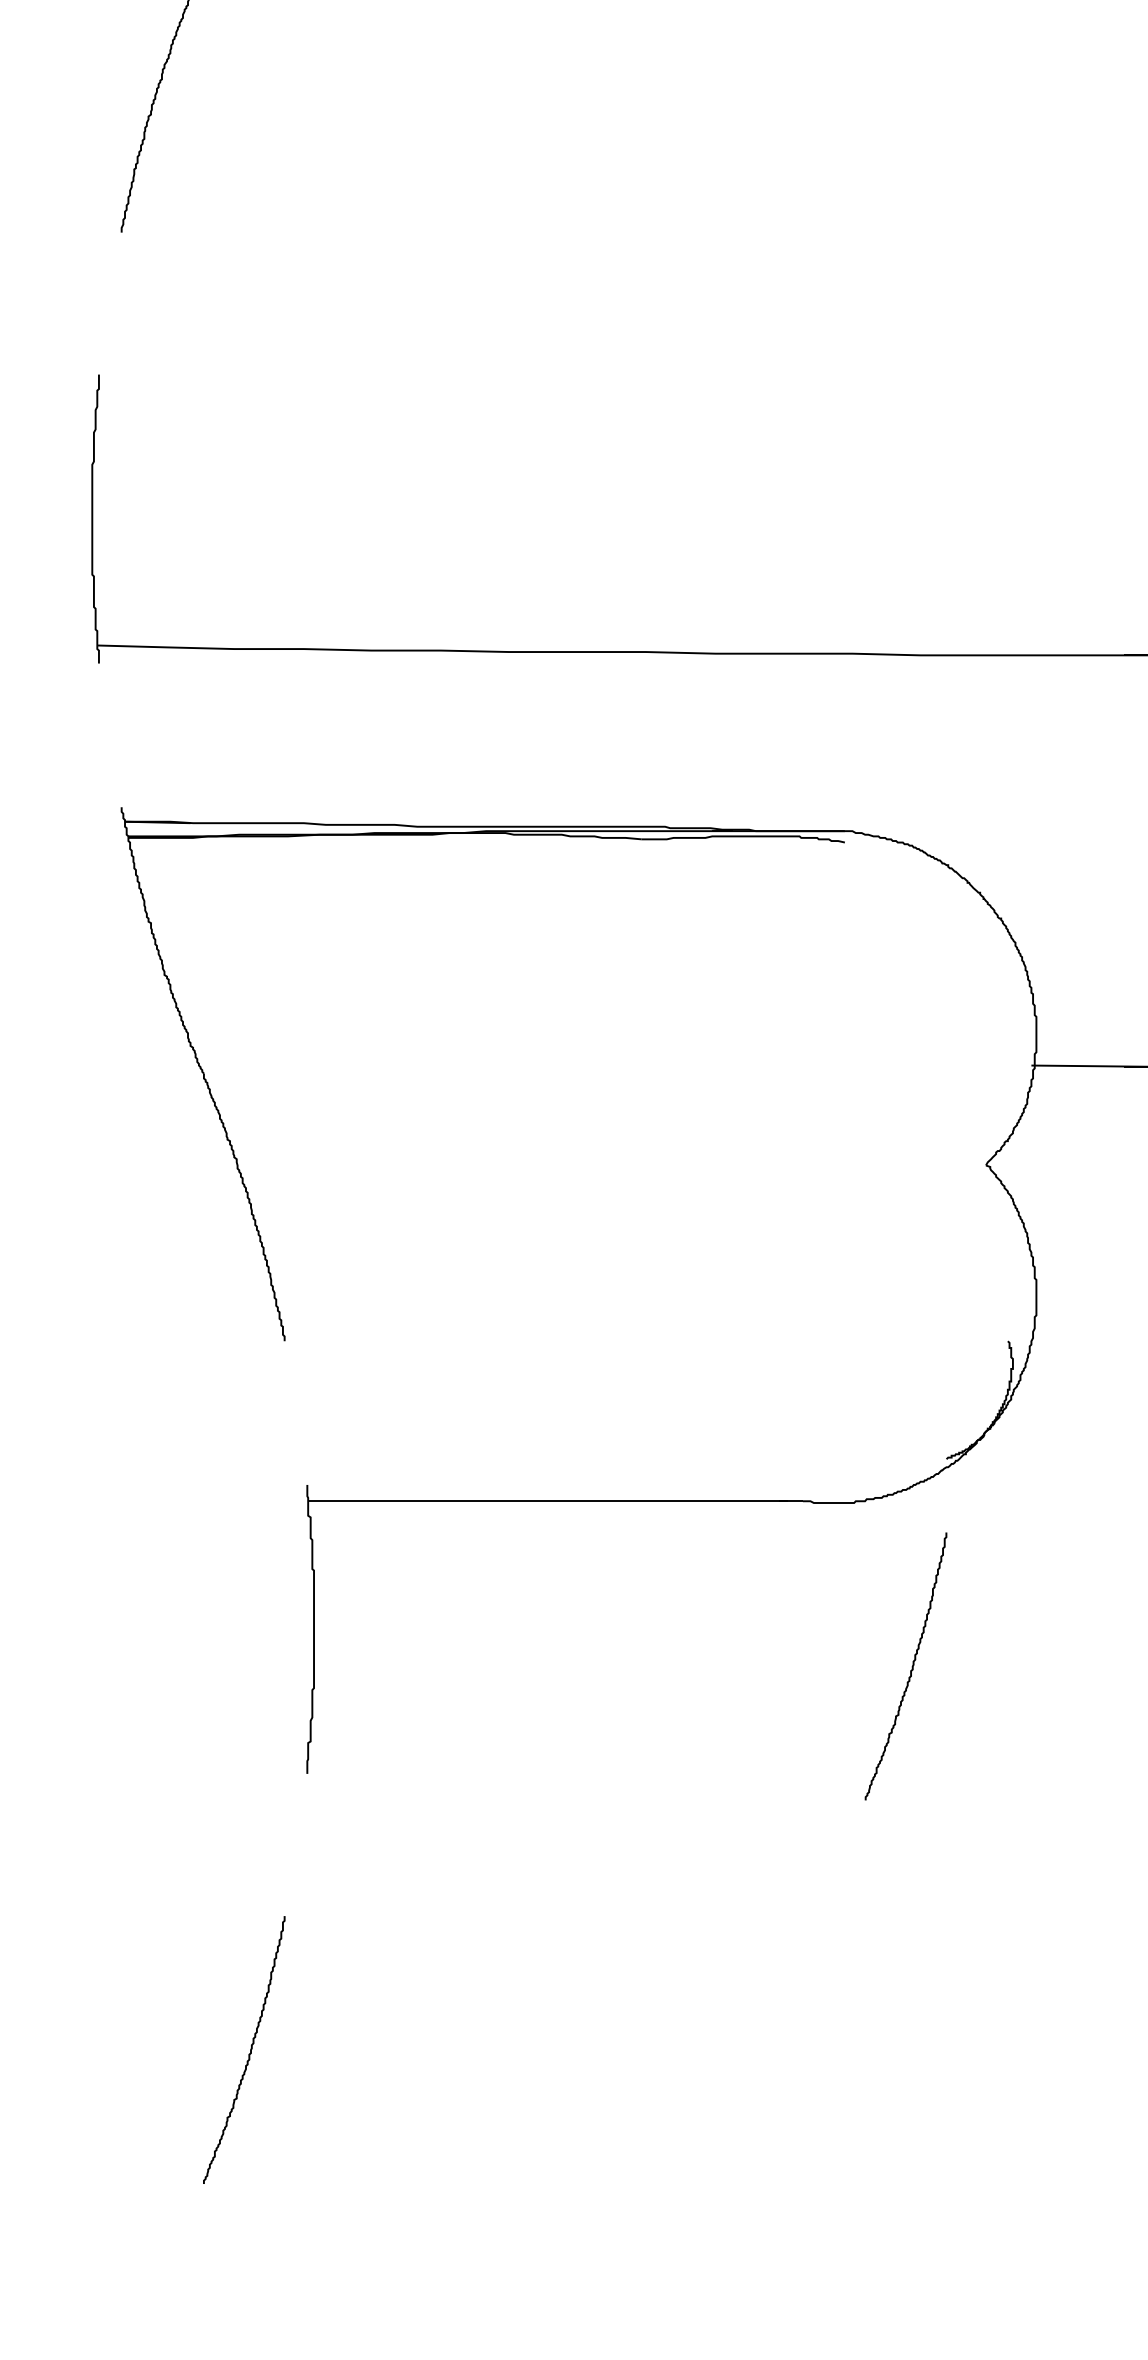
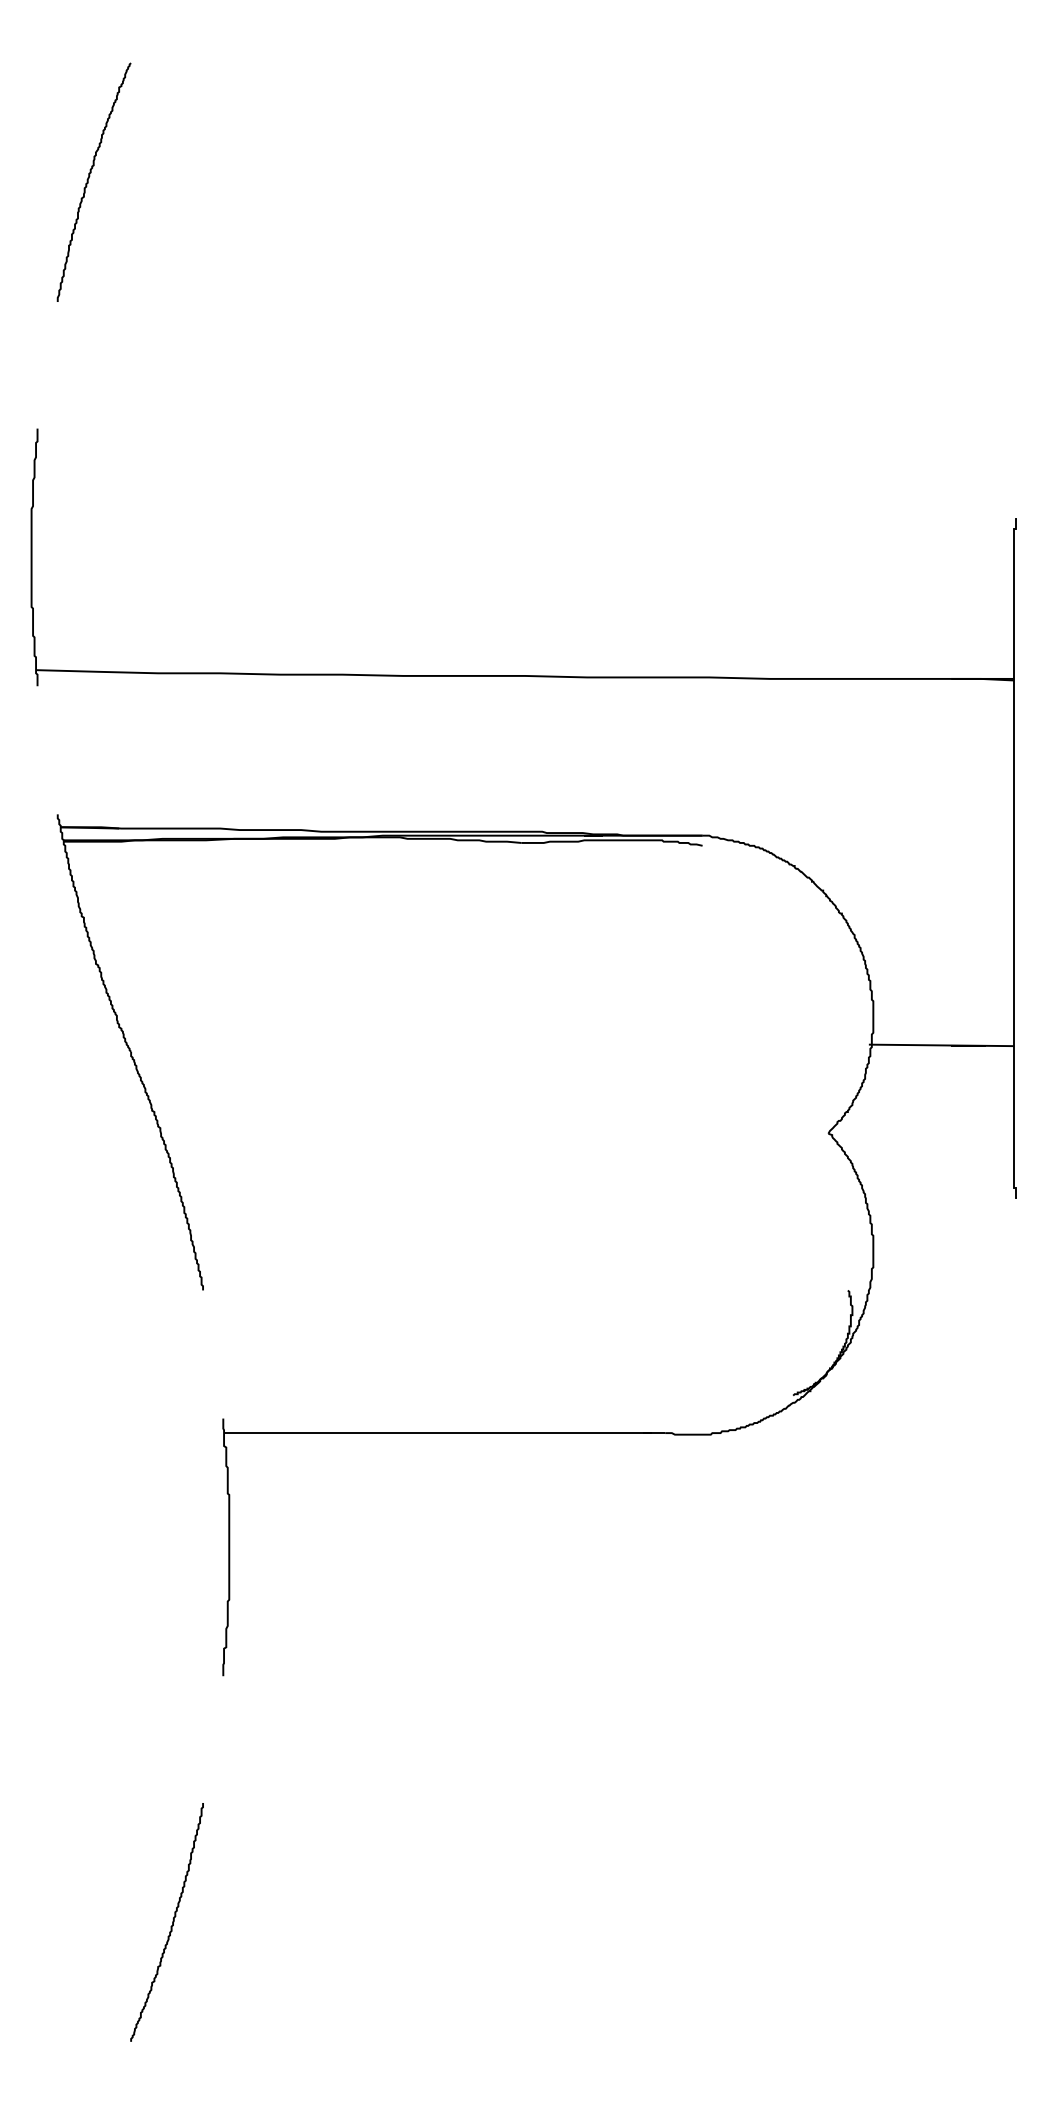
curve: (909, 1671) -> (760, 1584), removed

